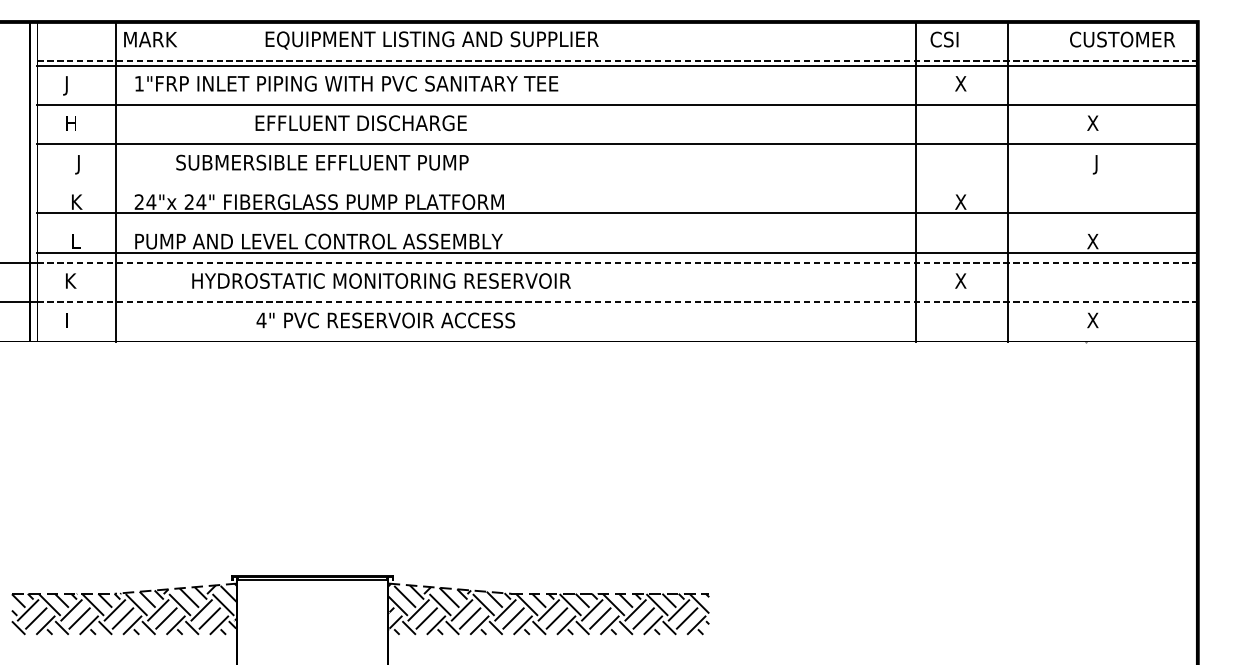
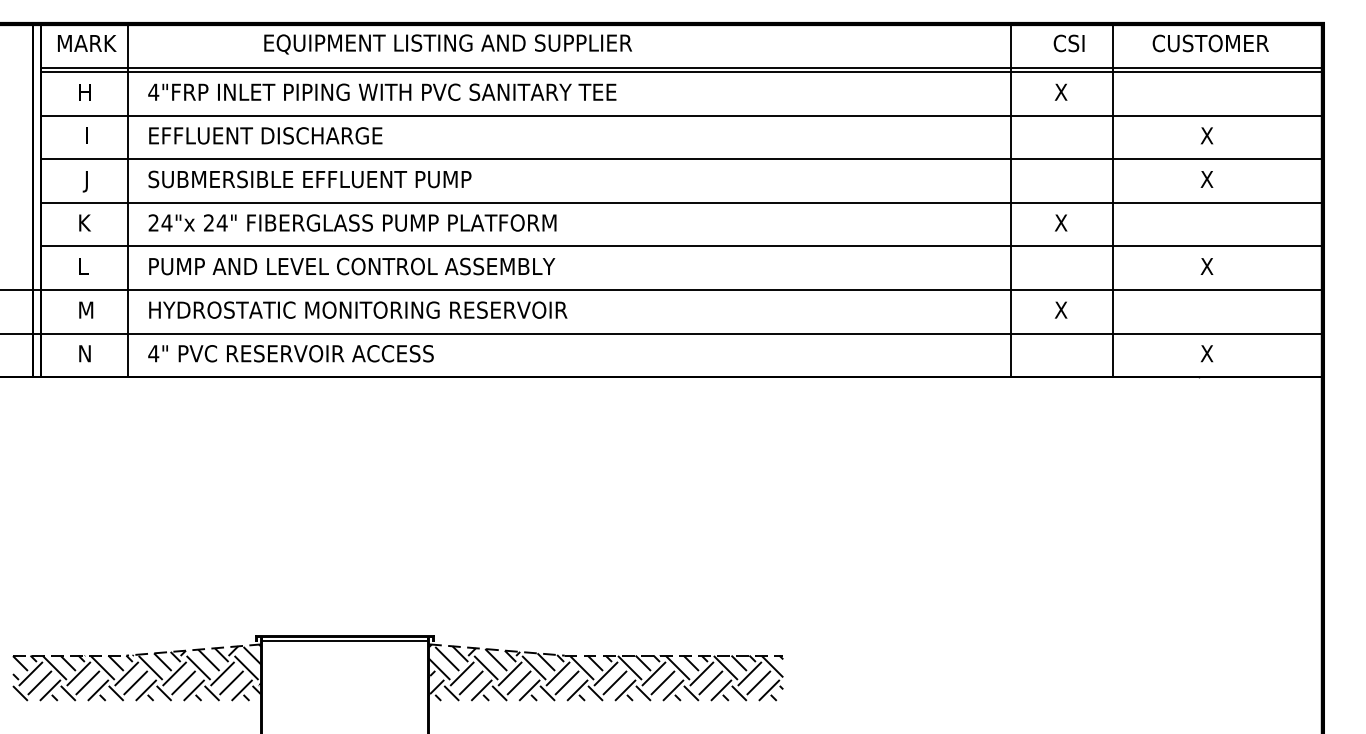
text: (150, 39) -> (87, 43), moved
text: (943, 39) -> (1068, 43), moved
text: (1122, 39) -> (1210, 43), moved
text: (432, 40) -> (448, 44), moved
line: (617, 61) -> (681, 67), dashed -> solid
text: (139, 83) -> (153, 91), 1"FRP -> 4"FRP
text: (72, 85) -> (79, 94), J -> H
text: (73, 122) -> (80, 135), H -> I
text: (360, 122) -> (265, 135), moved
text: (322, 162) -> (309, 179), moved
text: (1092, 164) -> (1206, 181), J -> X
line: (617, 212) -> (681, 202), moved
line: (617, 253) -> (681, 246), moved
line: (617, 262) -> (681, 289), dashed -> solid
text: (74, 280) -> (82, 309), K -> M
text: (381, 280) -> (358, 309), moved
line: (617, 302) -> (681, 333), dashed -> solid
text: (73, 320) -> (81, 353), I -> N
text: (385, 320) -> (290, 353), moved

